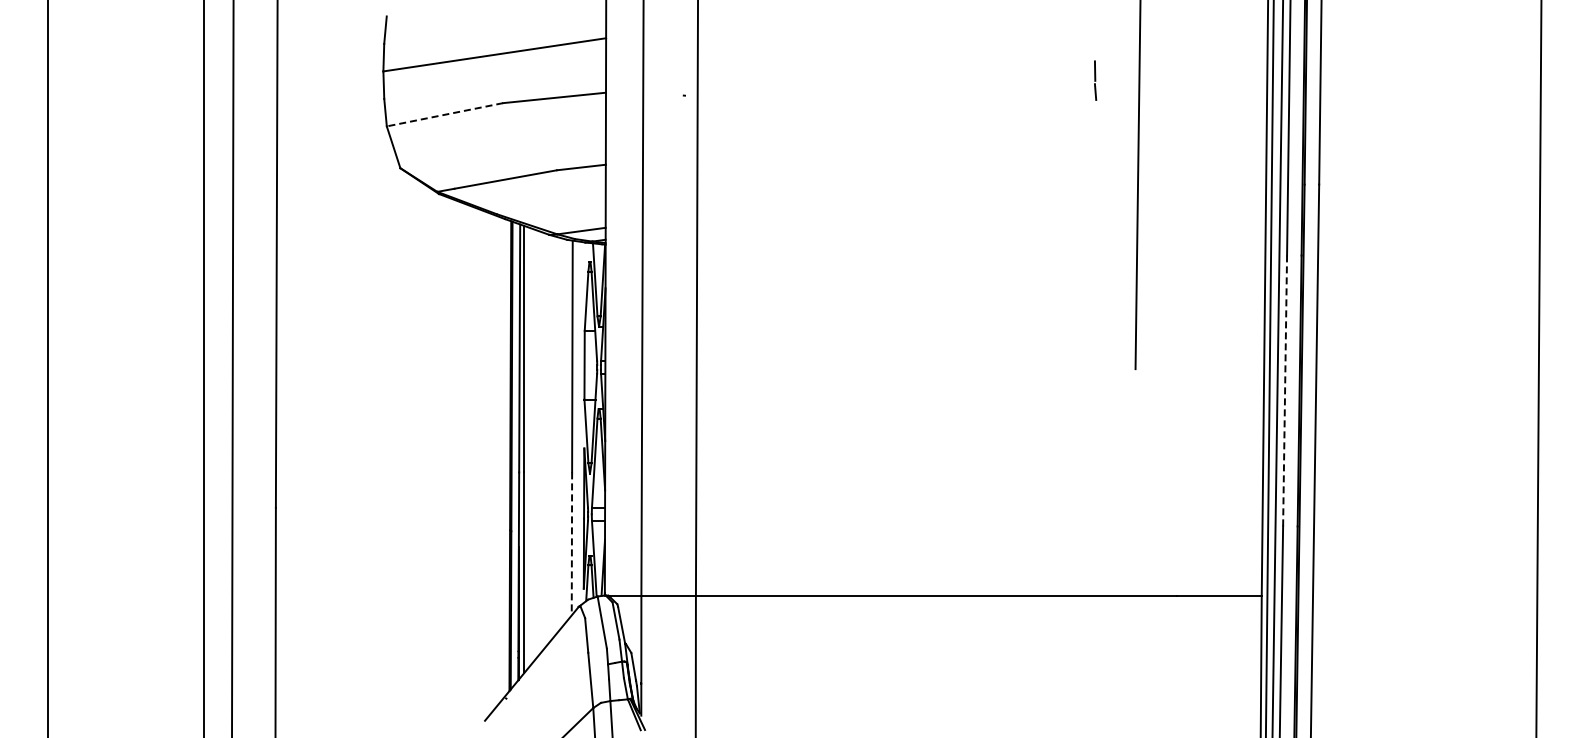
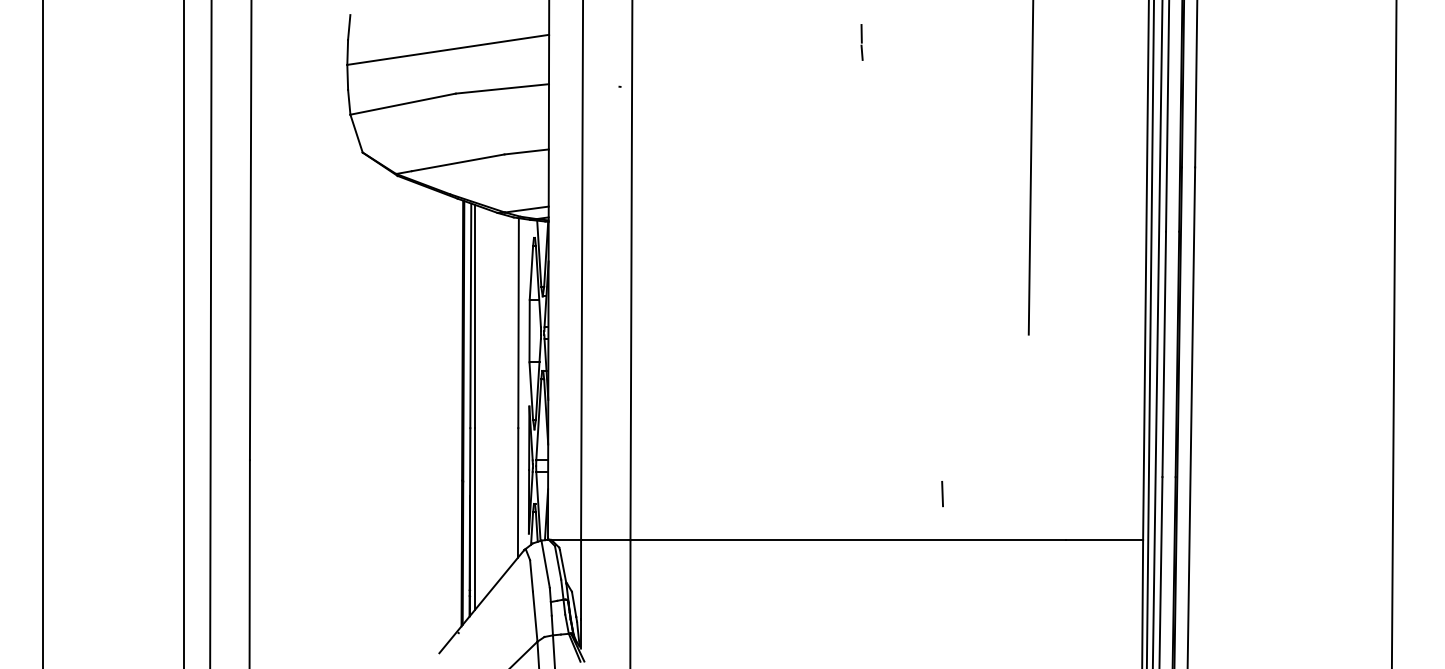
line: (1095, 80) -> (862, 42), moved
line: (444, 114) -> (402, 103), dashed -> solid
line: (1285, 390) -> (1164, 353), dashed -> solid
line: (571, 543) -> (517, 492), dashed -> solid
line: (1040, 544) -> (942, 493), added

